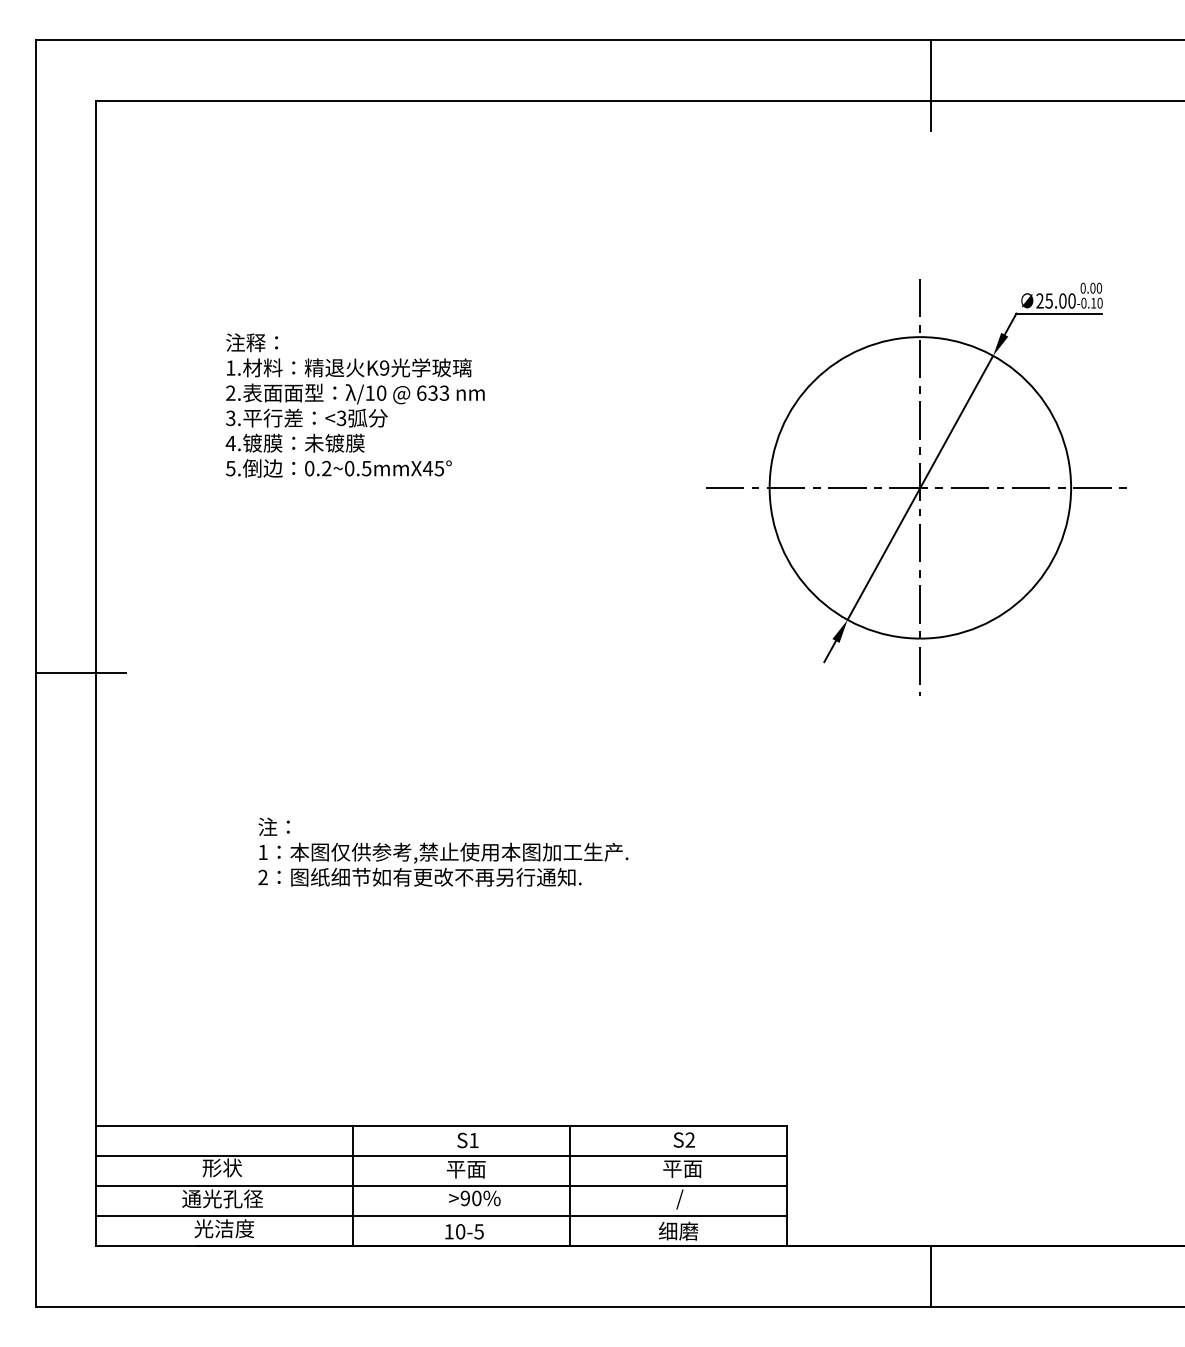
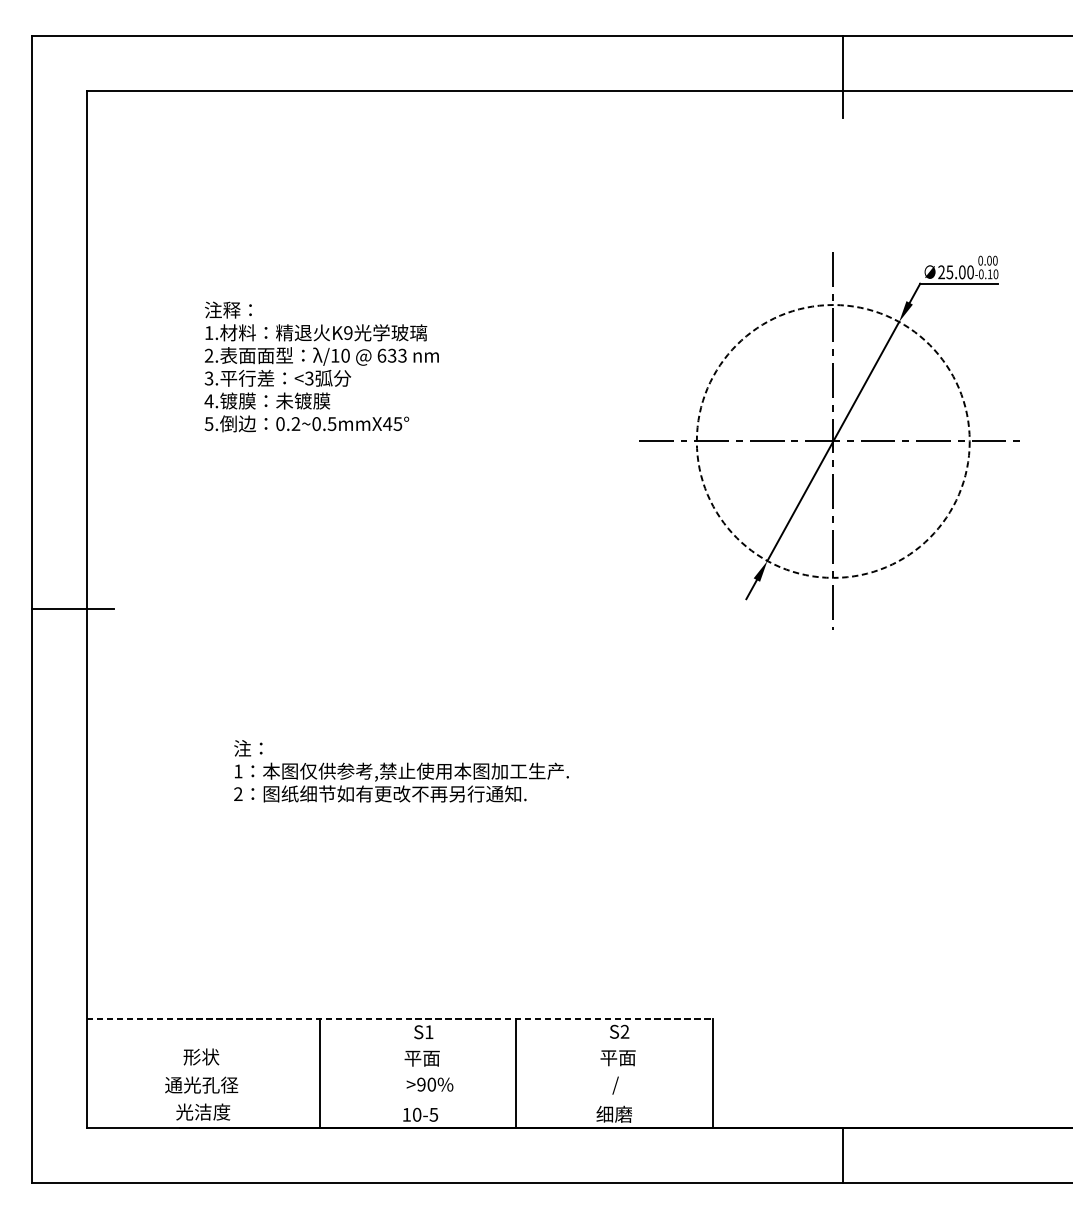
circle: (920, 487) -> (833, 441), solid -> dashed
line: (441, 1125) -> (399, 1018), solid -> dashed
line: (441, 1155) -> (399, 1045), removed
line: (441, 1186) -> (399, 1073), removed
line: (441, 1216) -> (399, 1101), removed

